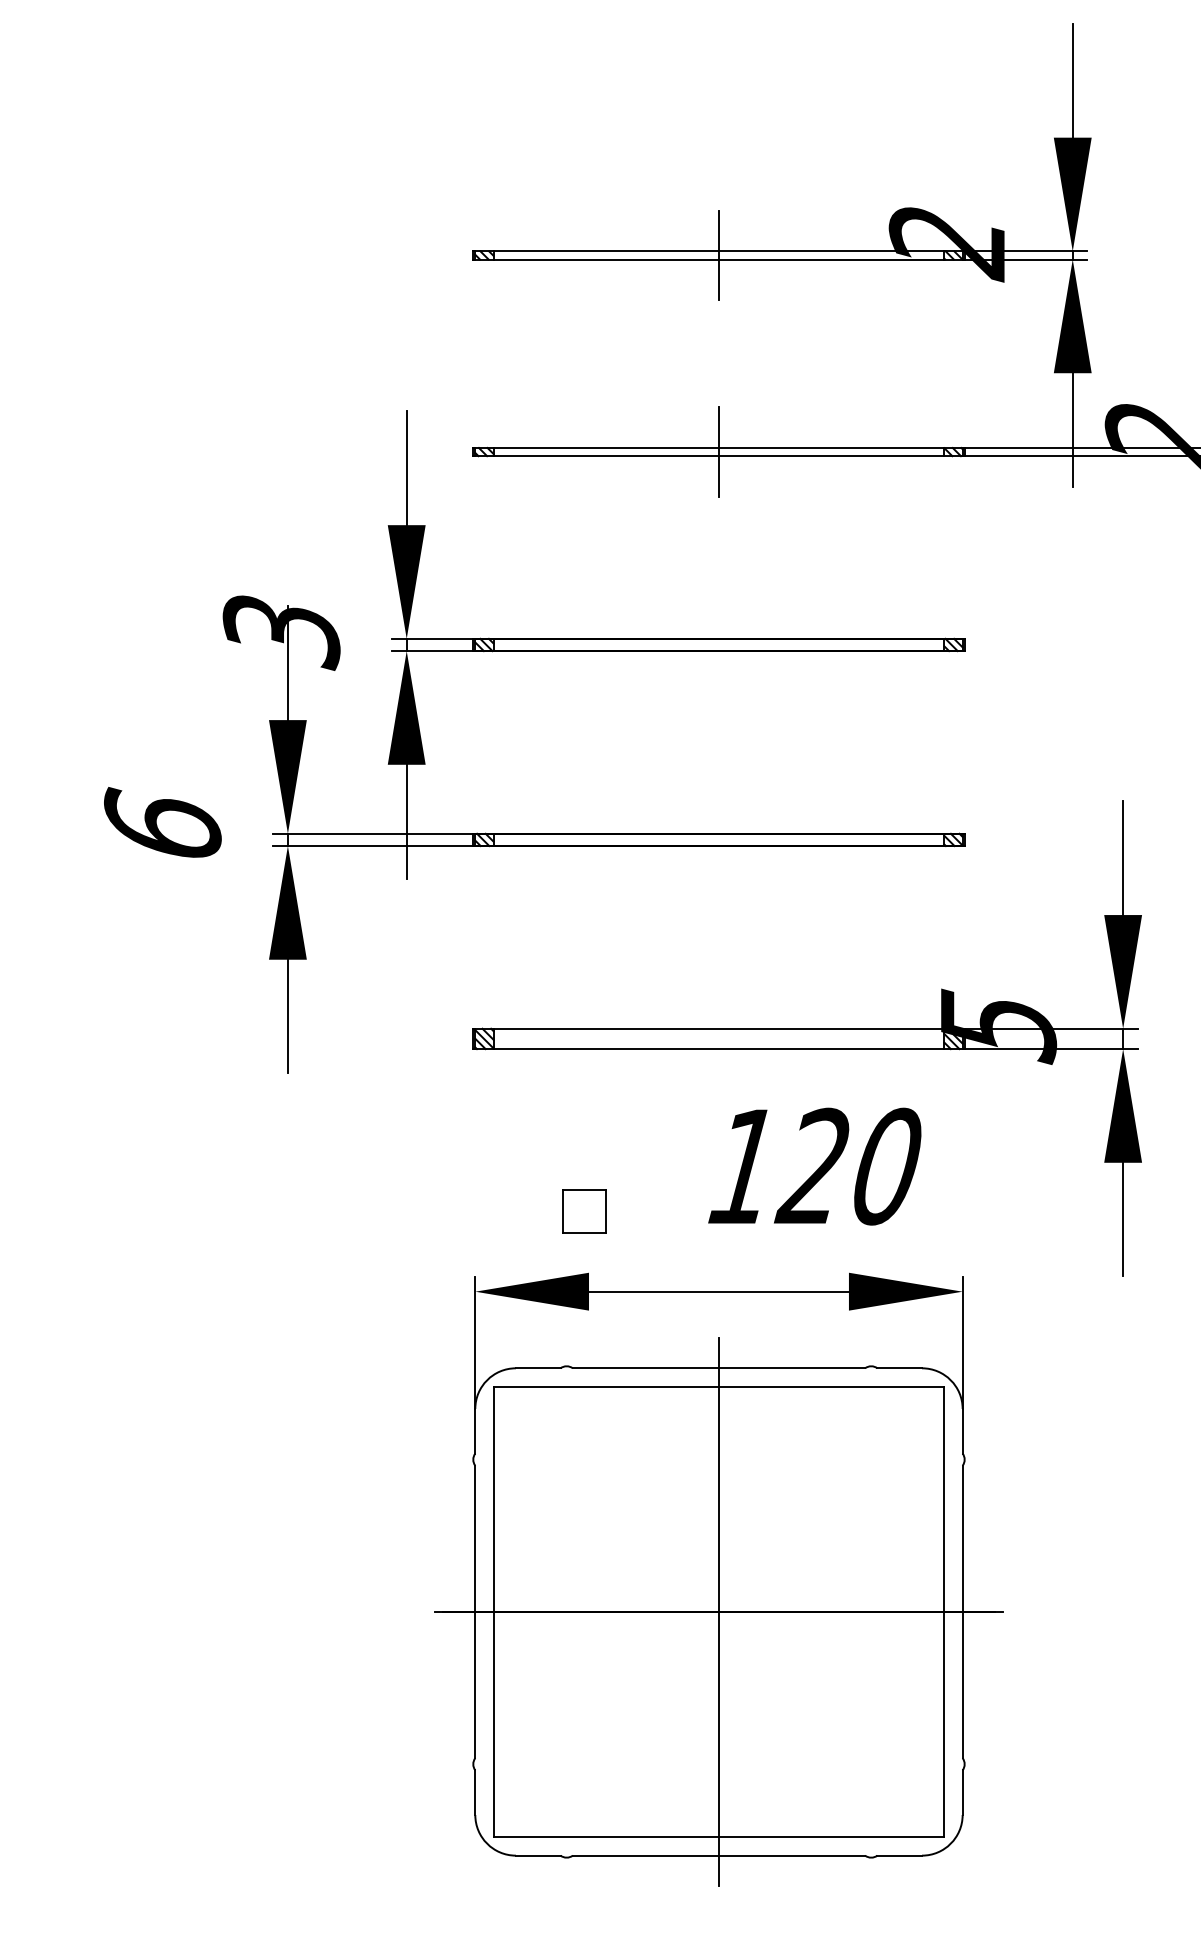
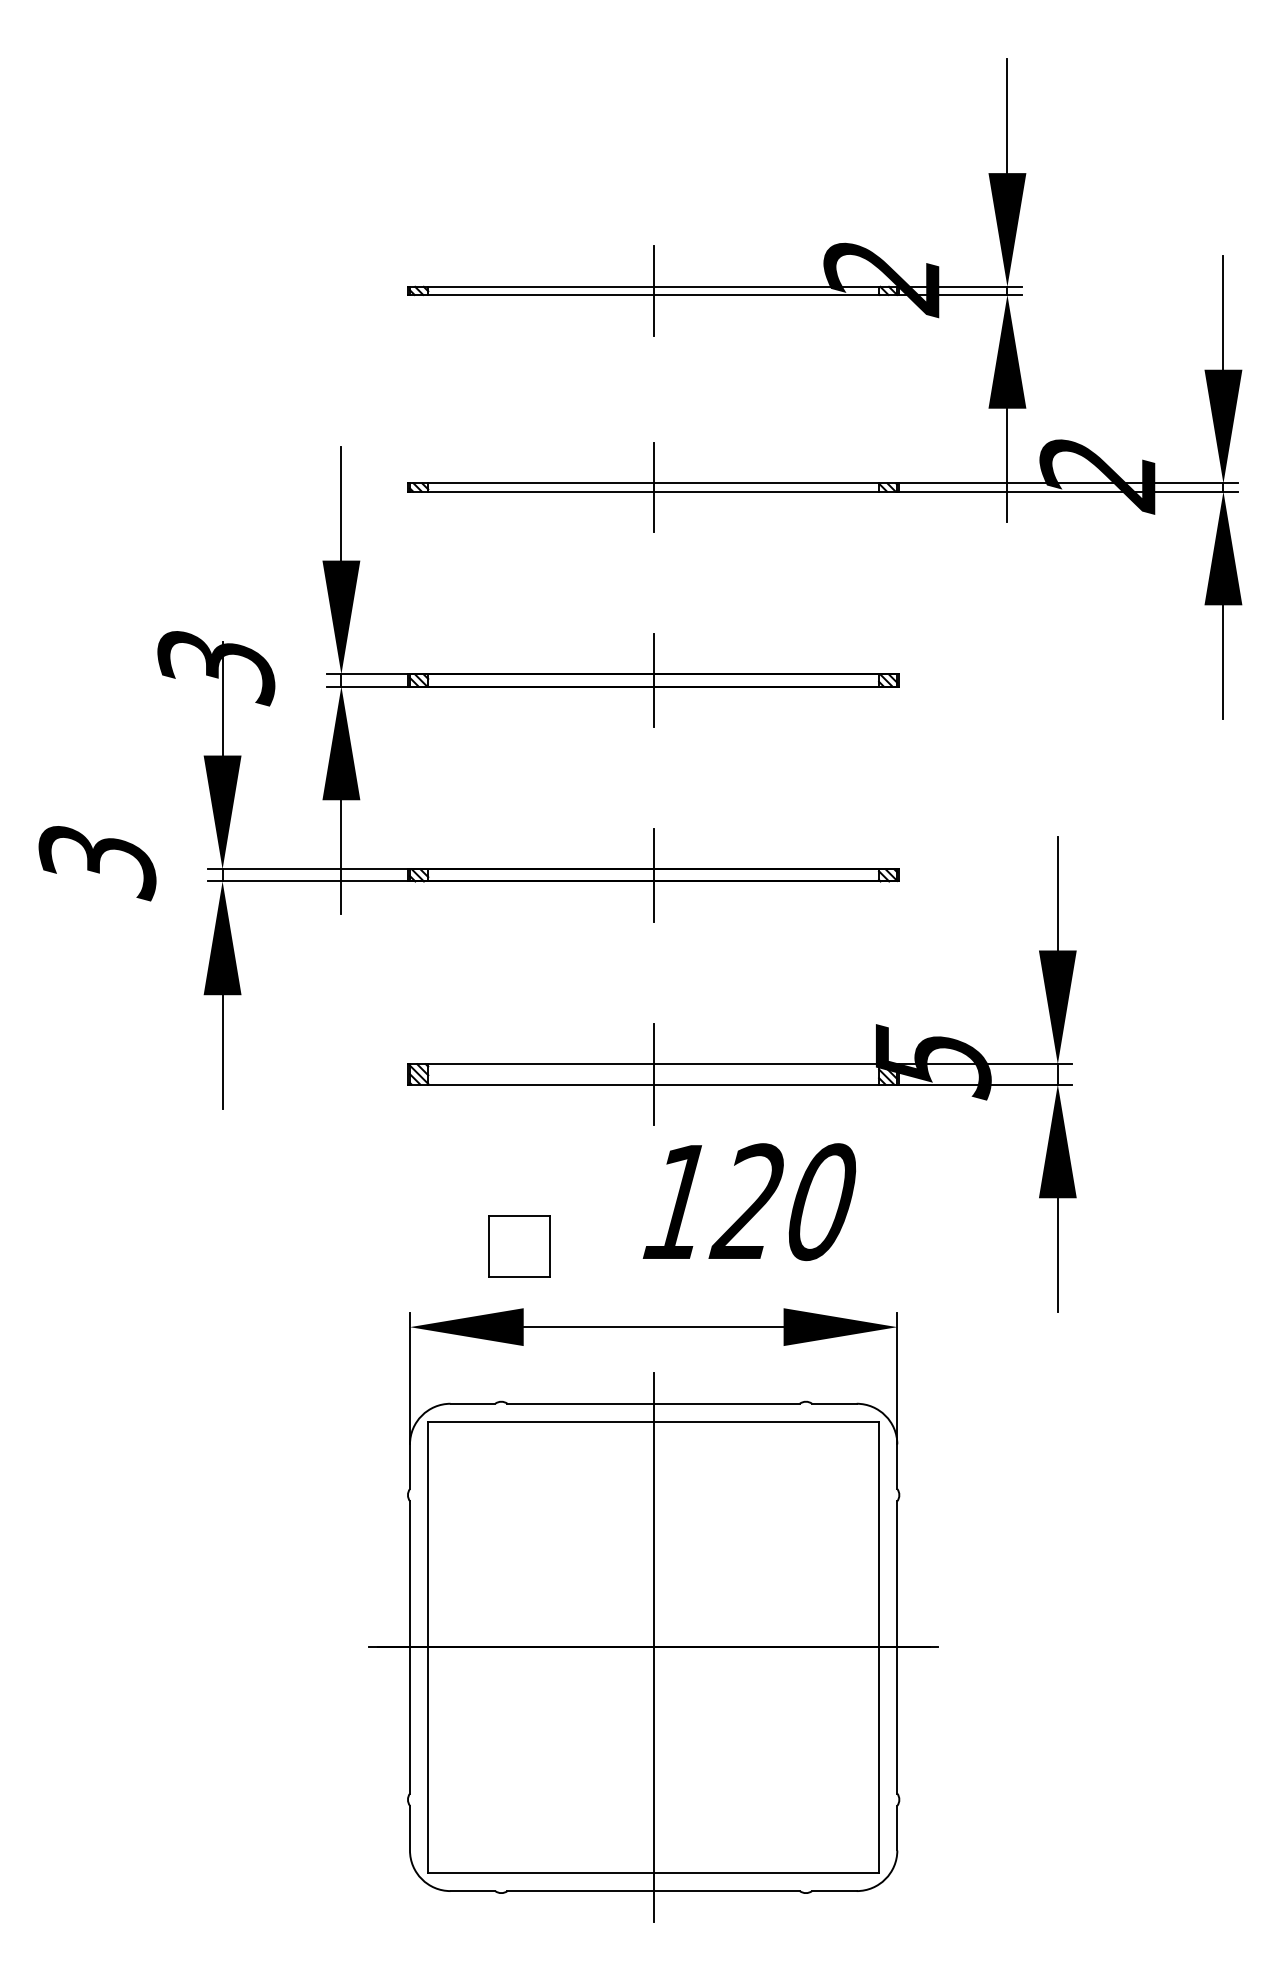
line: (718, 645) -> (653, 680), added
text: (162, 826) -> (97, 861), 6 -> 3
line: (718, 840) -> (653, 875), added
line: (718, 1039) -> (653, 1074), added
part: (584, 1211) -> (519, 1246), size x1.43

